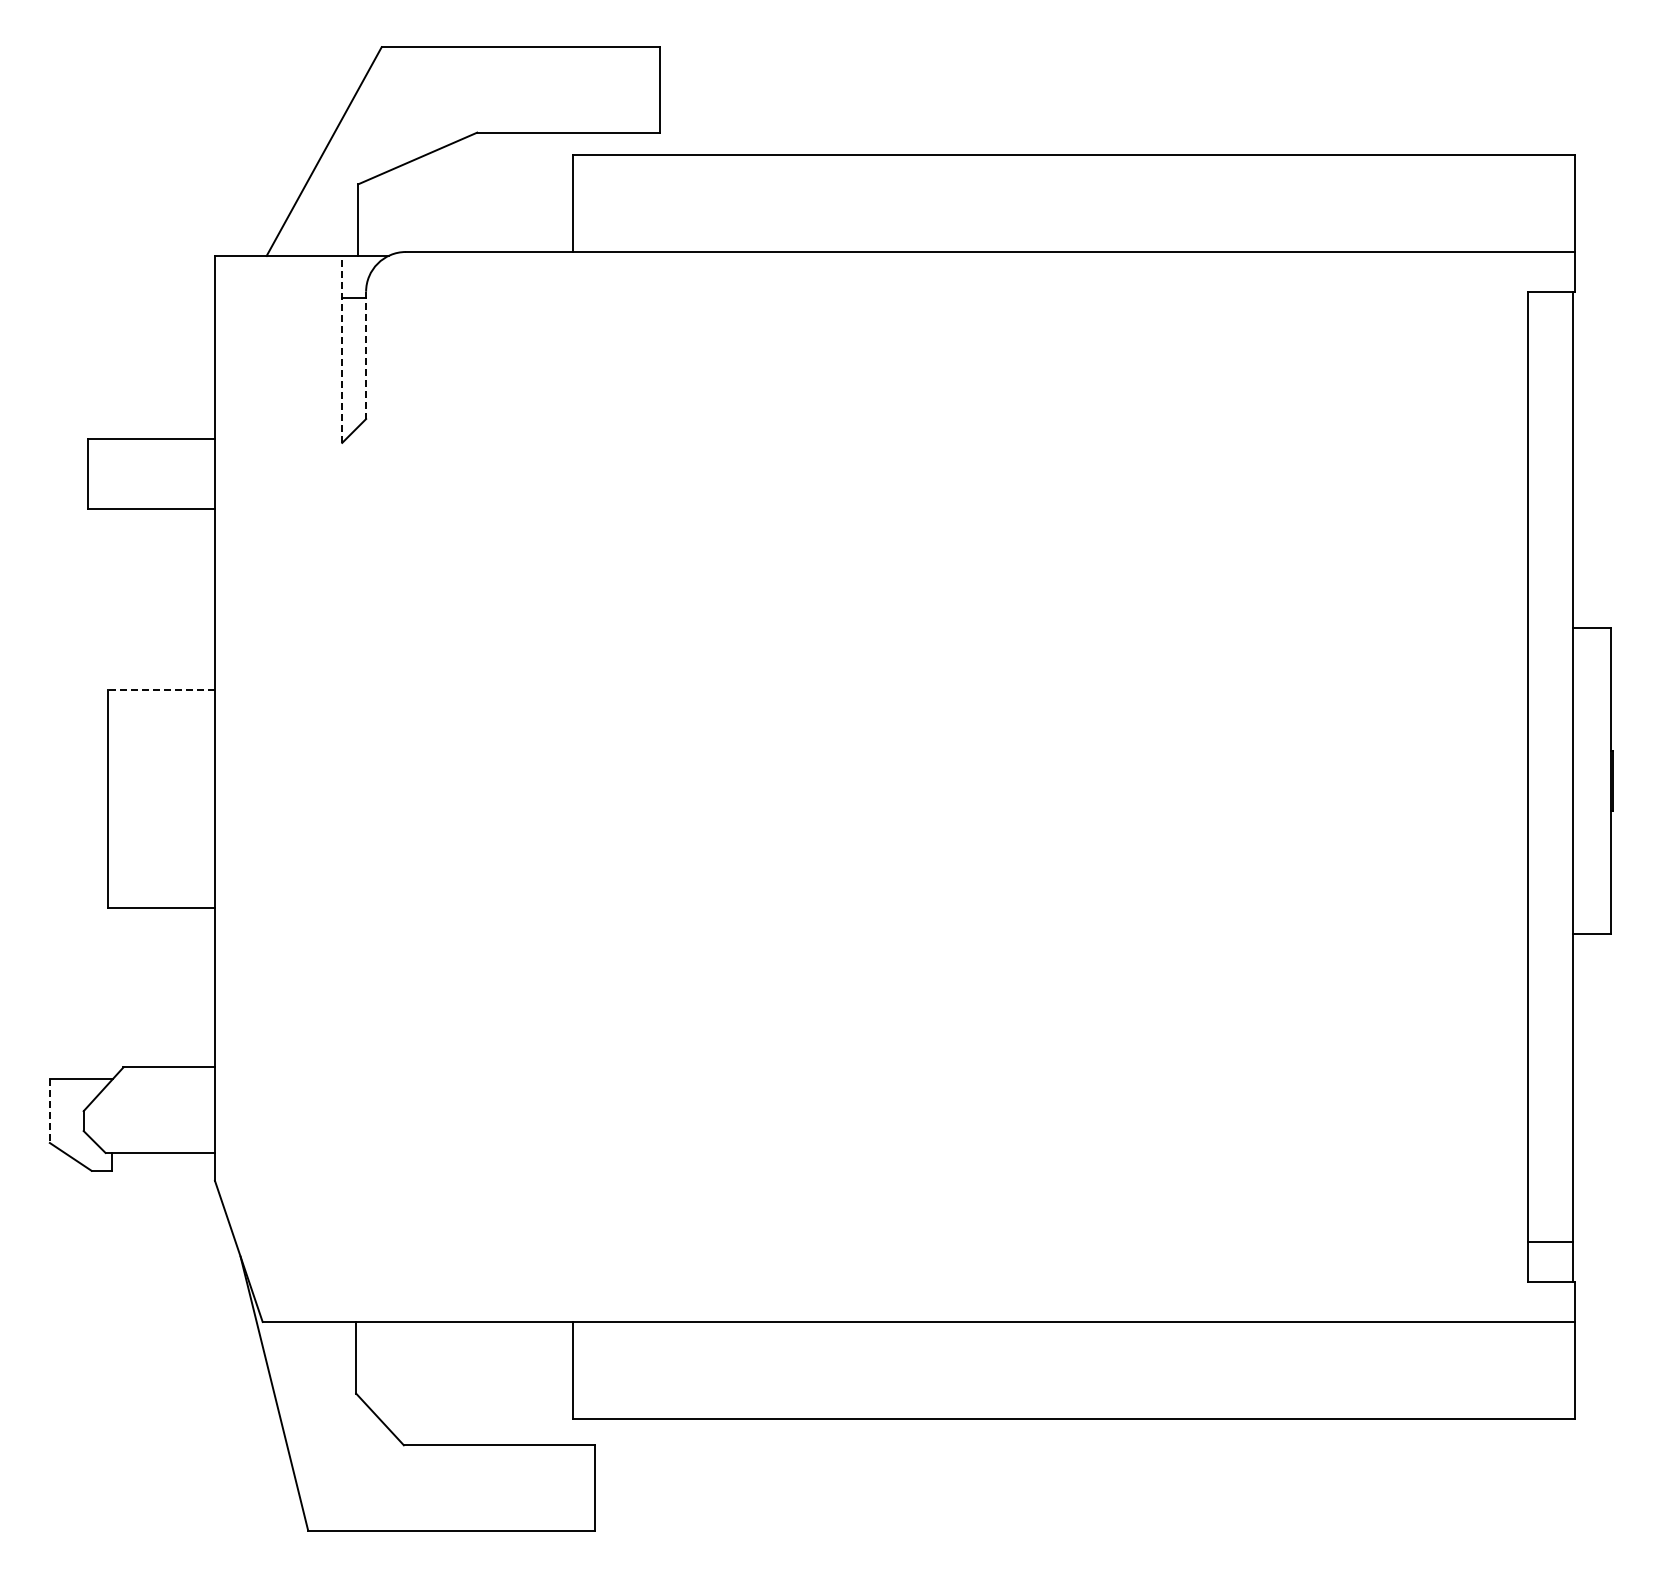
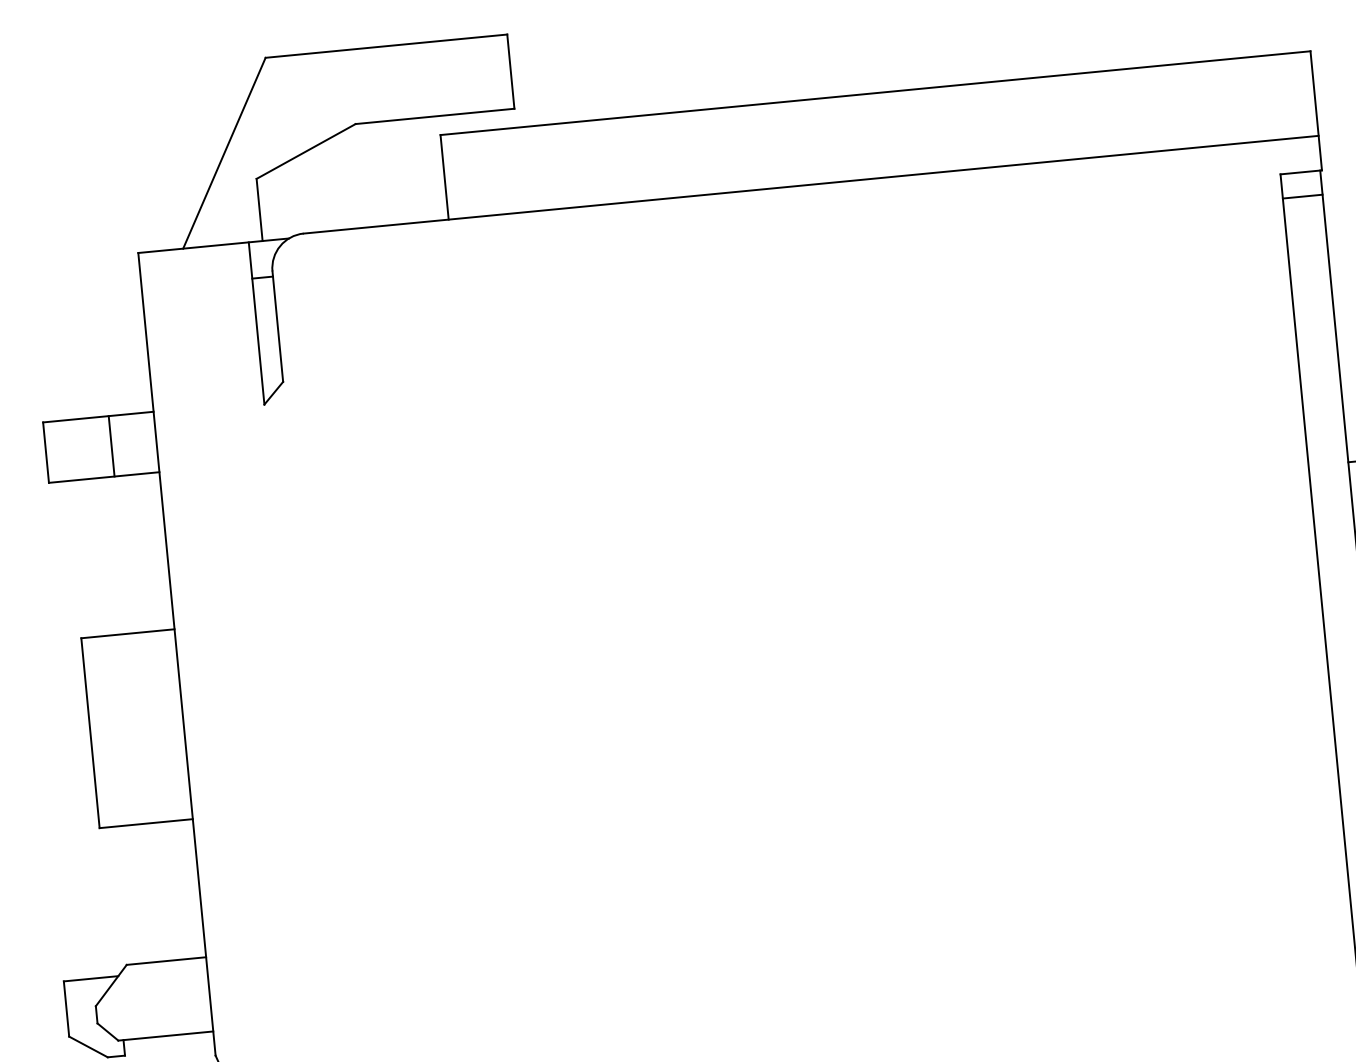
line: (1550, 319) -> (1302, 196), added
line: (342, 348) -> (256, 322), dashed -> solid
line: (366, 355) -> (278, 326), dashed -> solid
line: (163, 473) -> (111, 446), added
line: (161, 689) -> (128, 633), dashed -> solid
line: (49, 1111) -> (66, 1009), dashed -> solid

